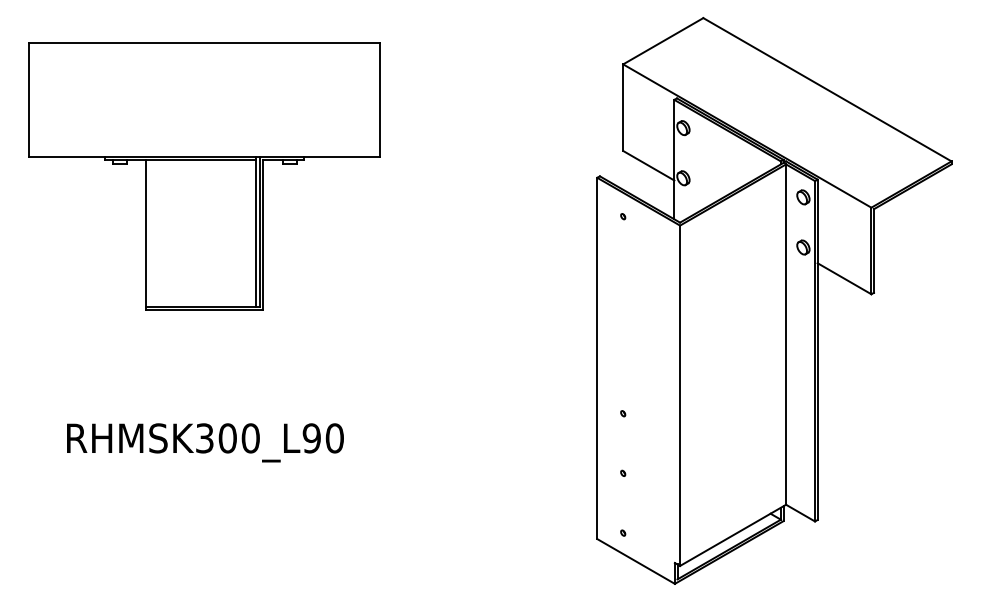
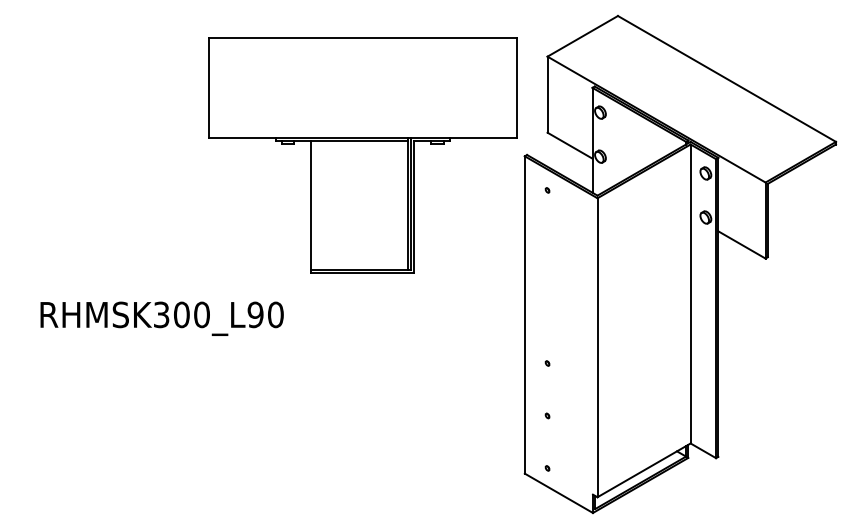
part: (204, 176) -> (362, 155), moved
text: (205, 442) -> (162, 318), moved

